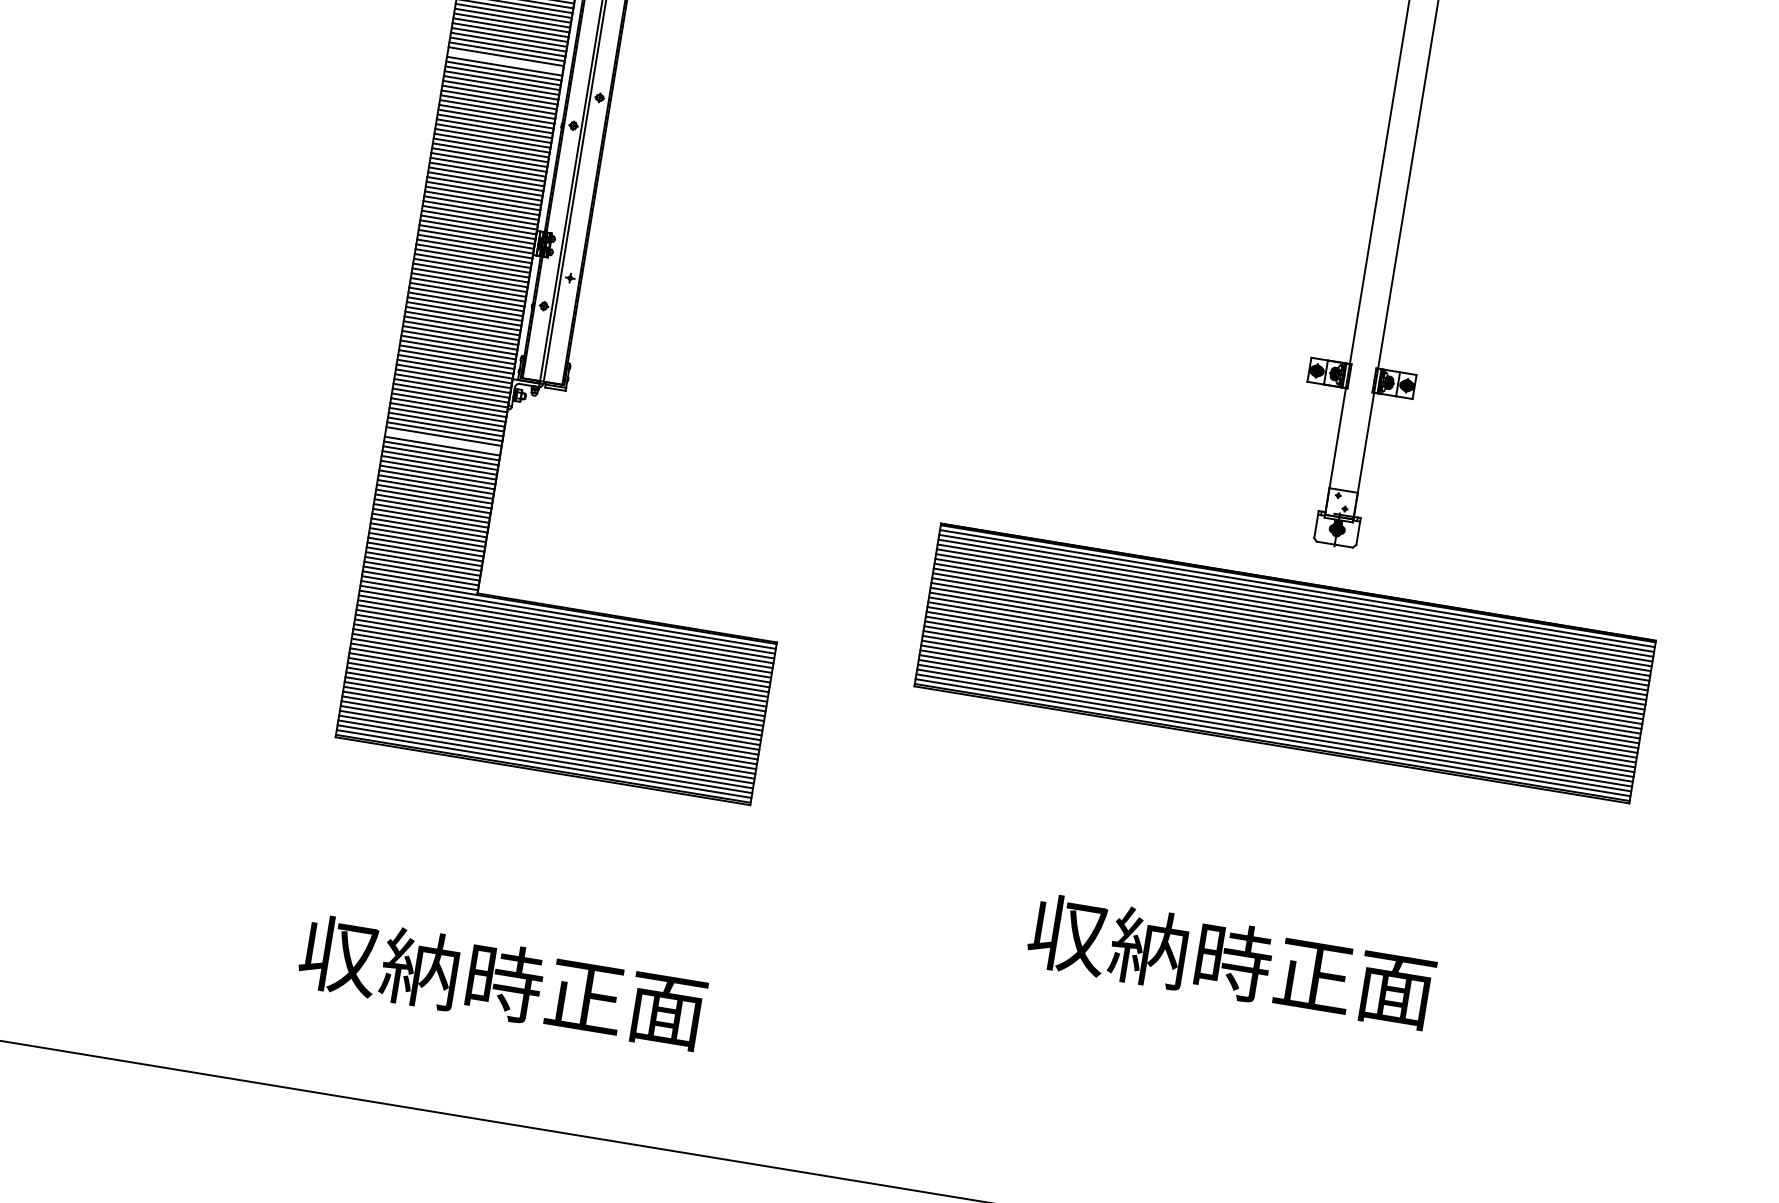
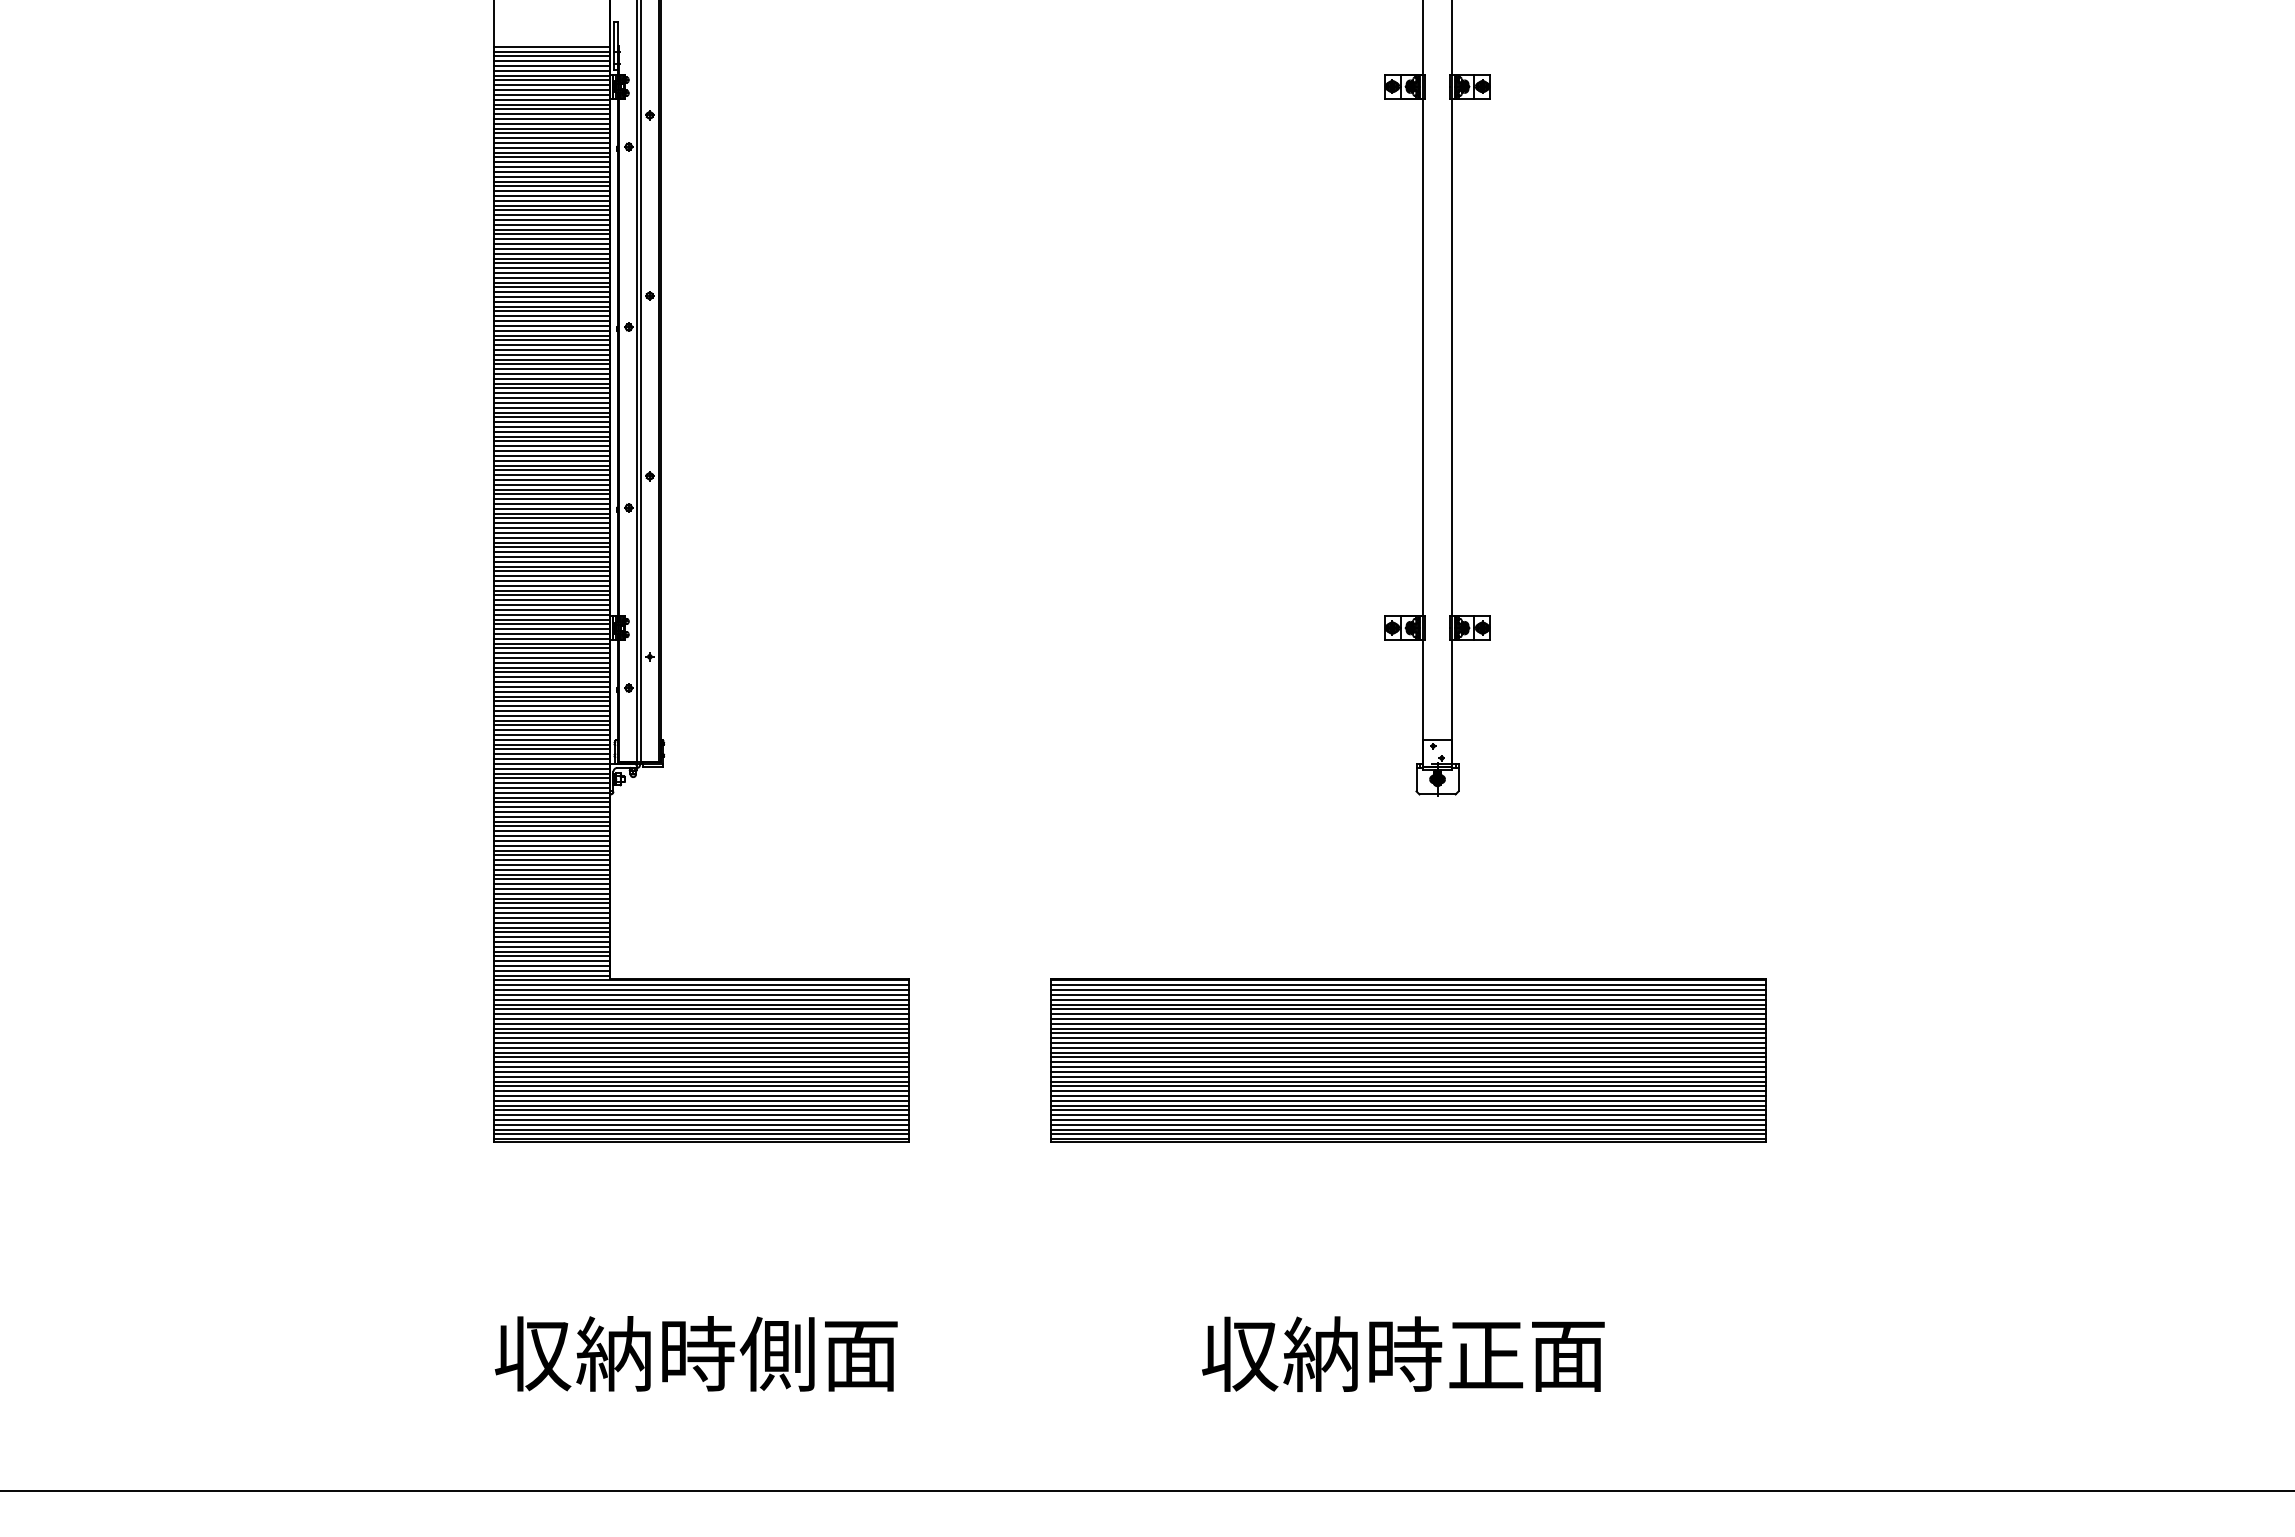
line: (504, 60) -> (551, 455), added
line: (442, 441) -> (551, 836), added
part: (1285, 663) -> (1408, 1060), moved
text: (1231, 961) -> (1403, 1354), moved
text: (583, 995) -> (777, 1353), 収納時正面 -> 収納時側面

